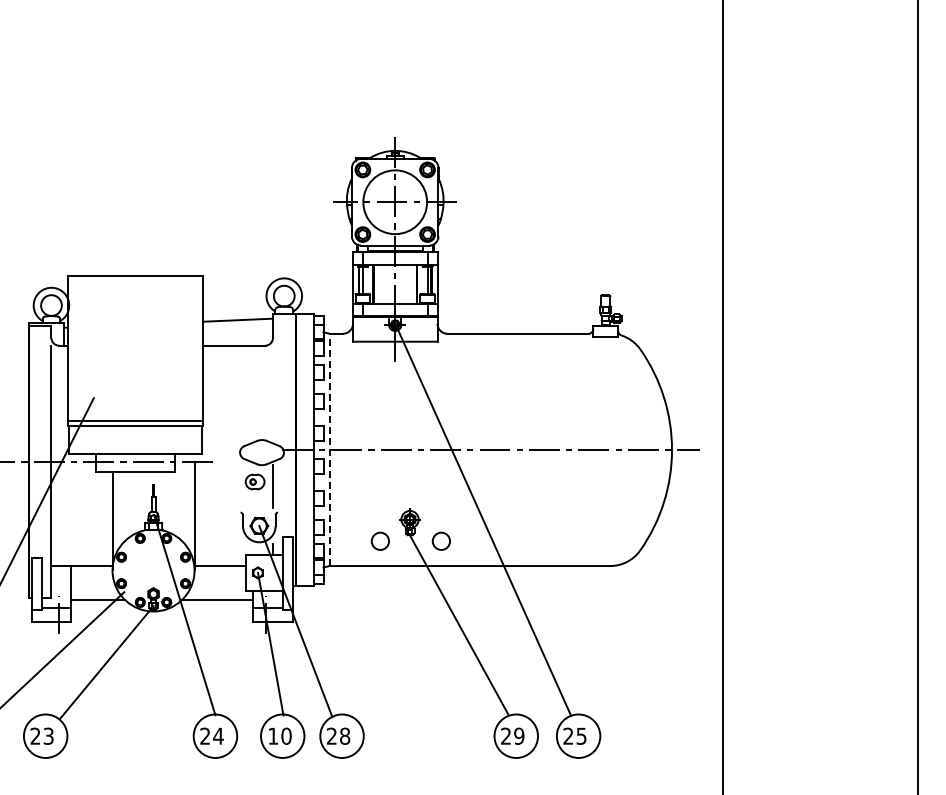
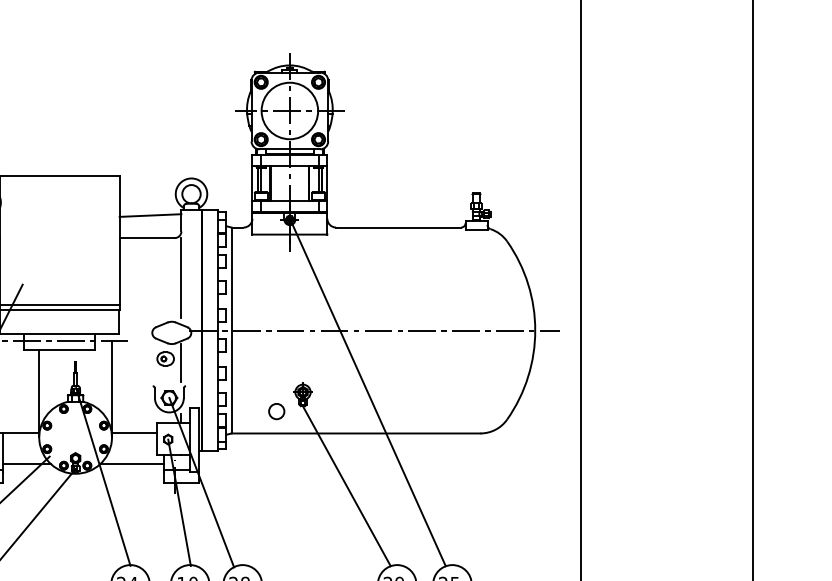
line: (272, 390) -> (181, 277), added
line: (329, 449) -> (231, 330), dashed -> solid
circle: (440, 540) -> (330, 410), removed

